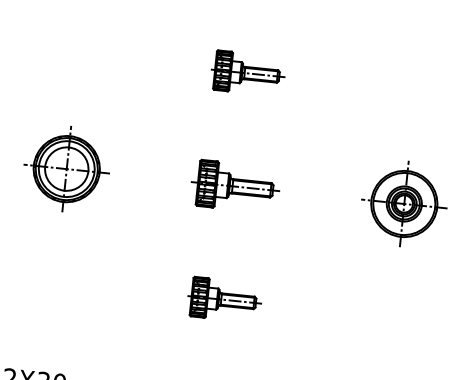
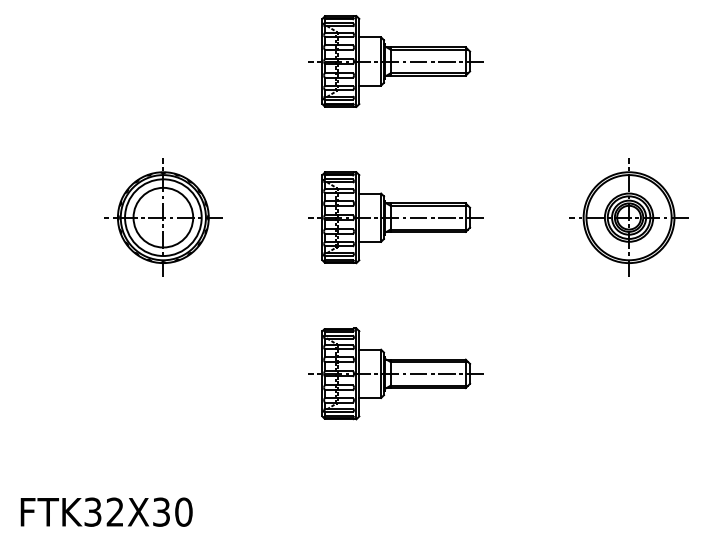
part: (246, 73) -> (395, 61), size x1.67
part: (235, 186) -> (395, 217), size x1.43
part: (223, 299) -> (395, 373), size x1.67

